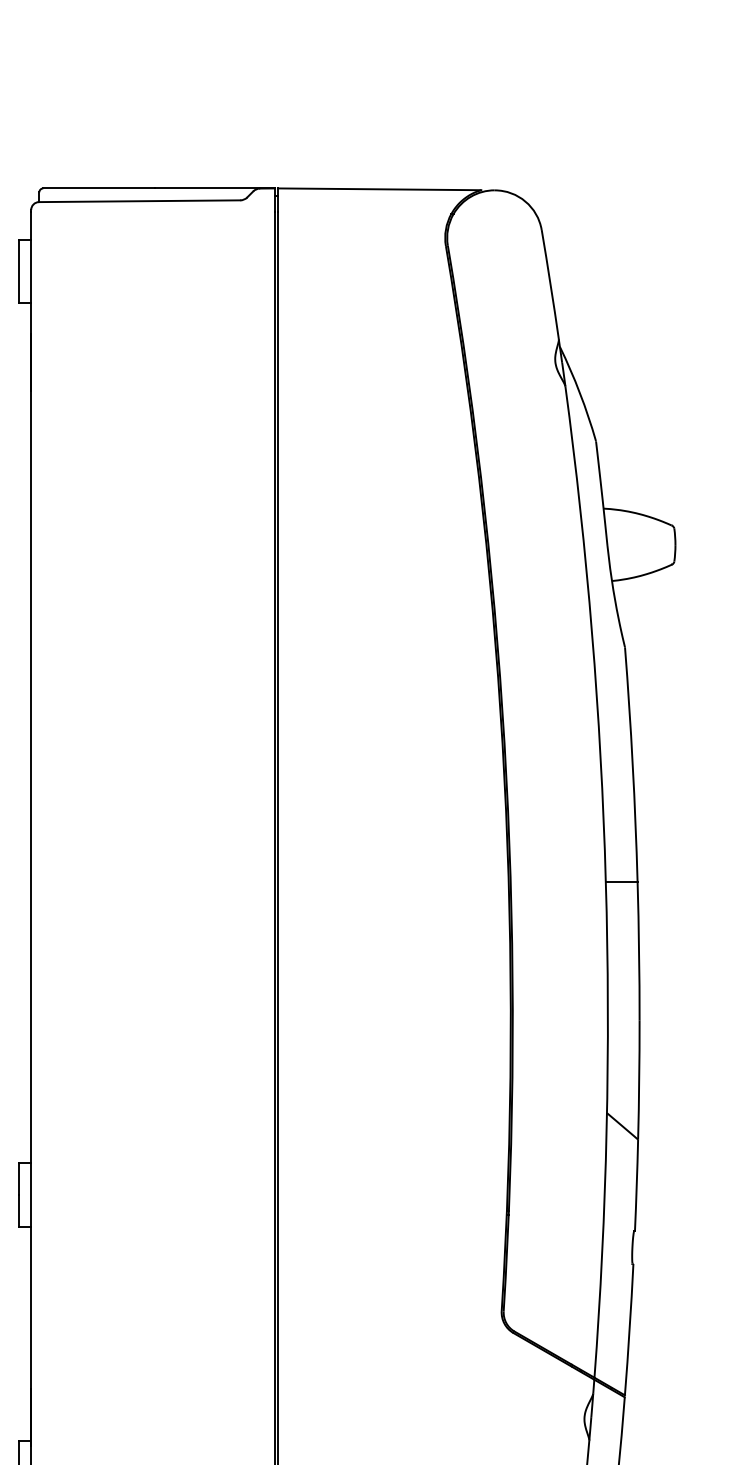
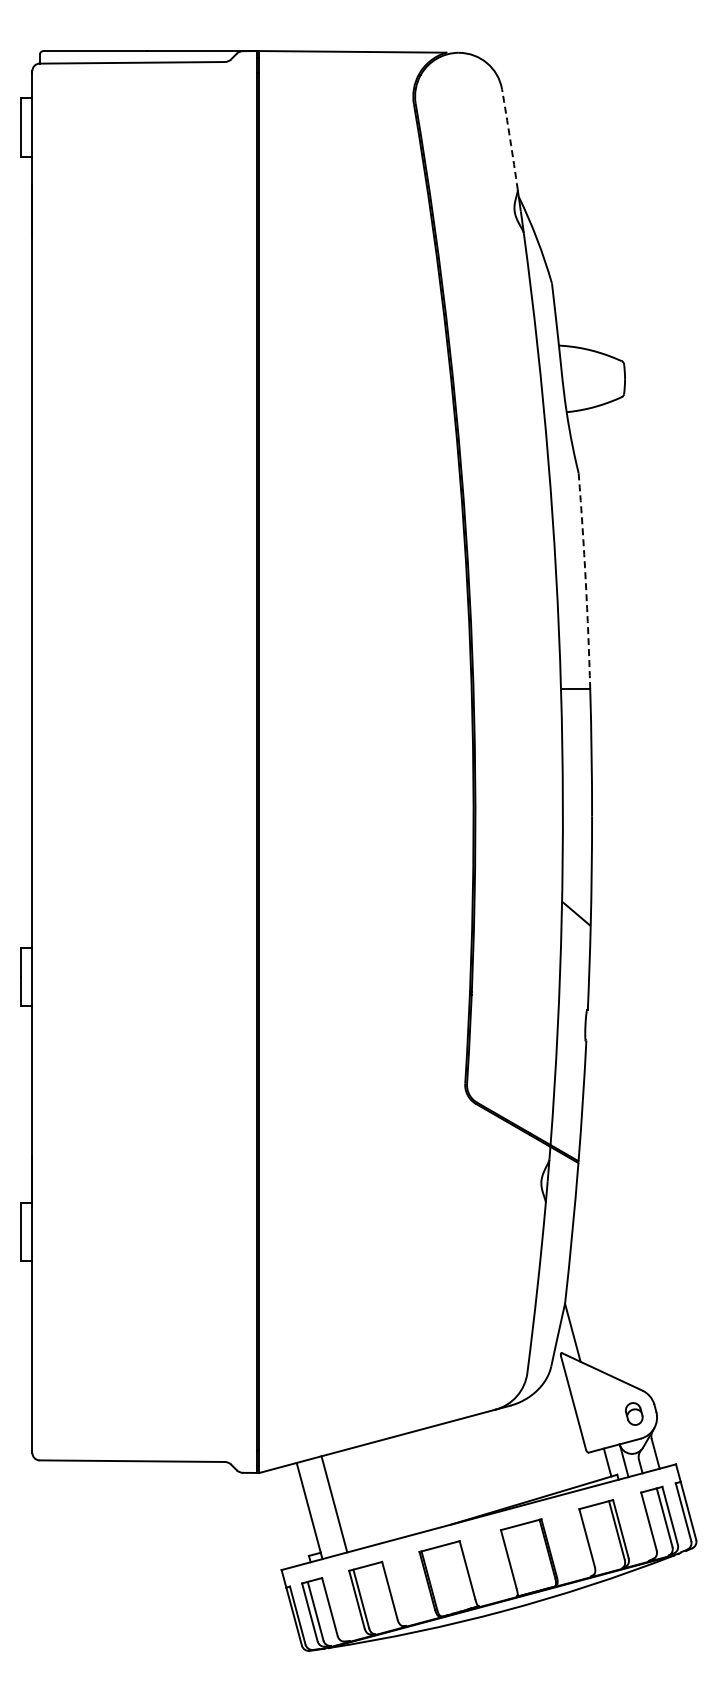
arc: (550, 284) -> (510, 139), solid -> dashed
arc: (632, 765) -> (585, 581), solid -> dashed

